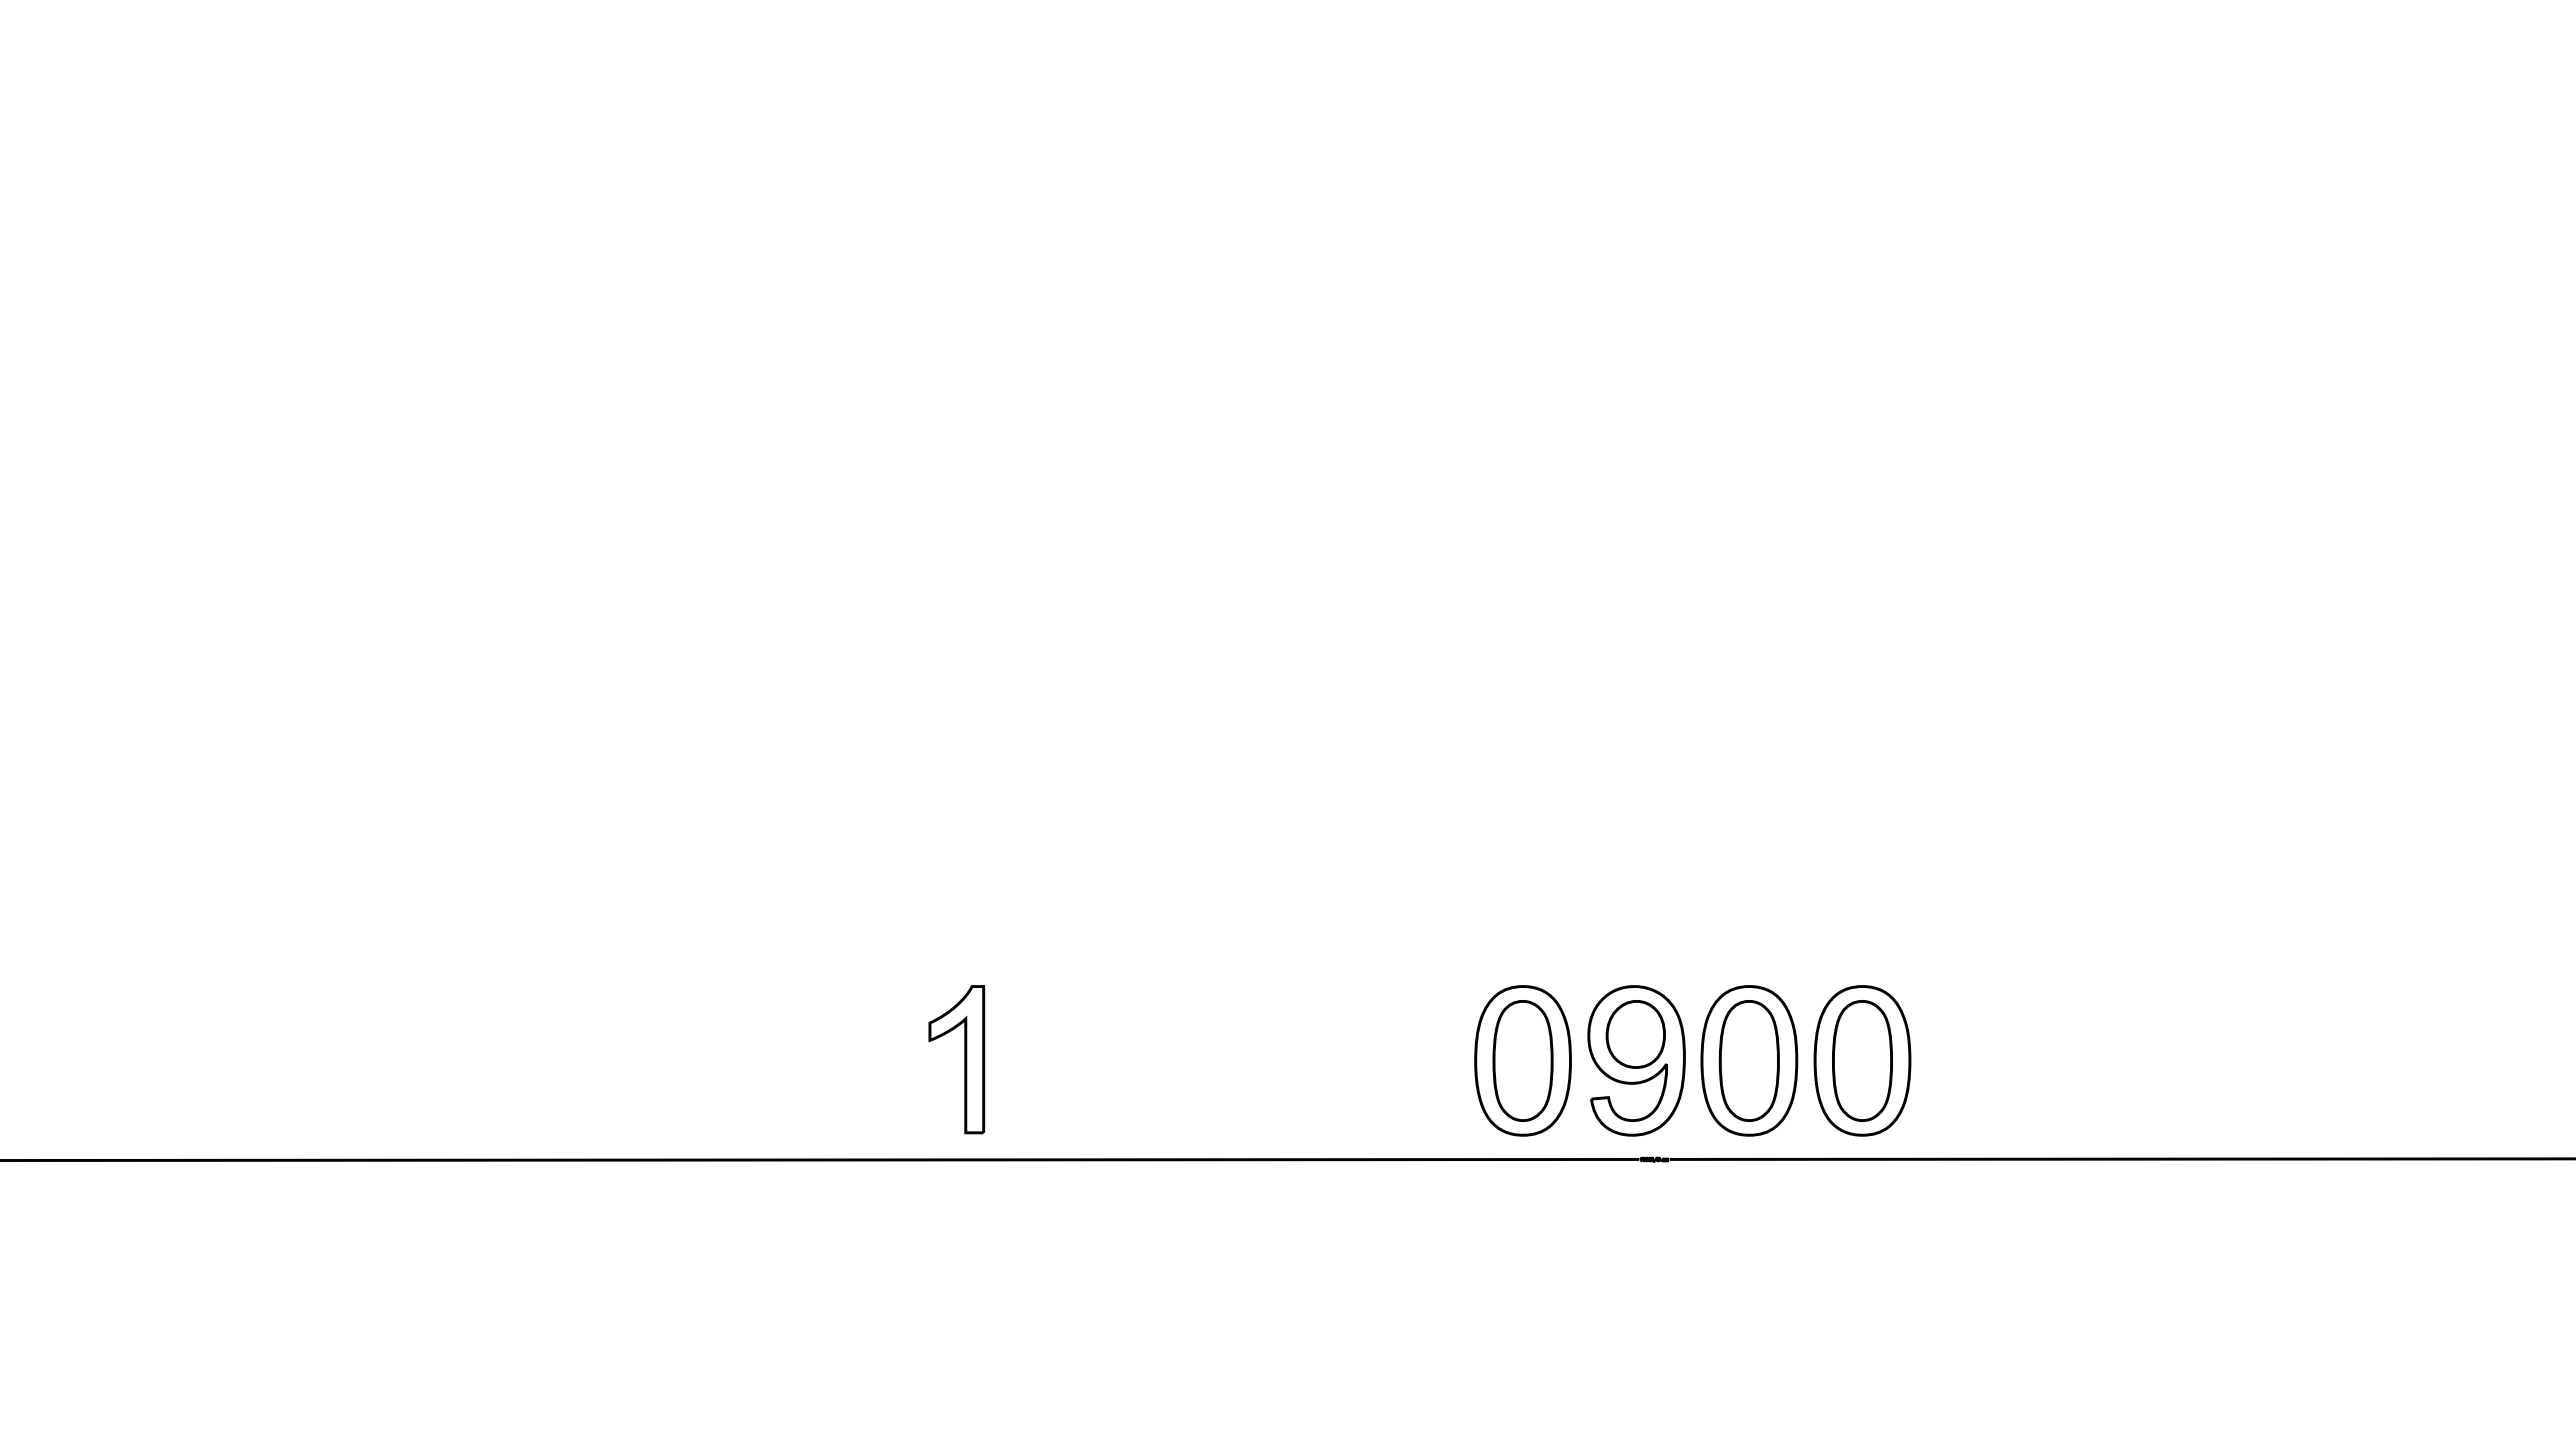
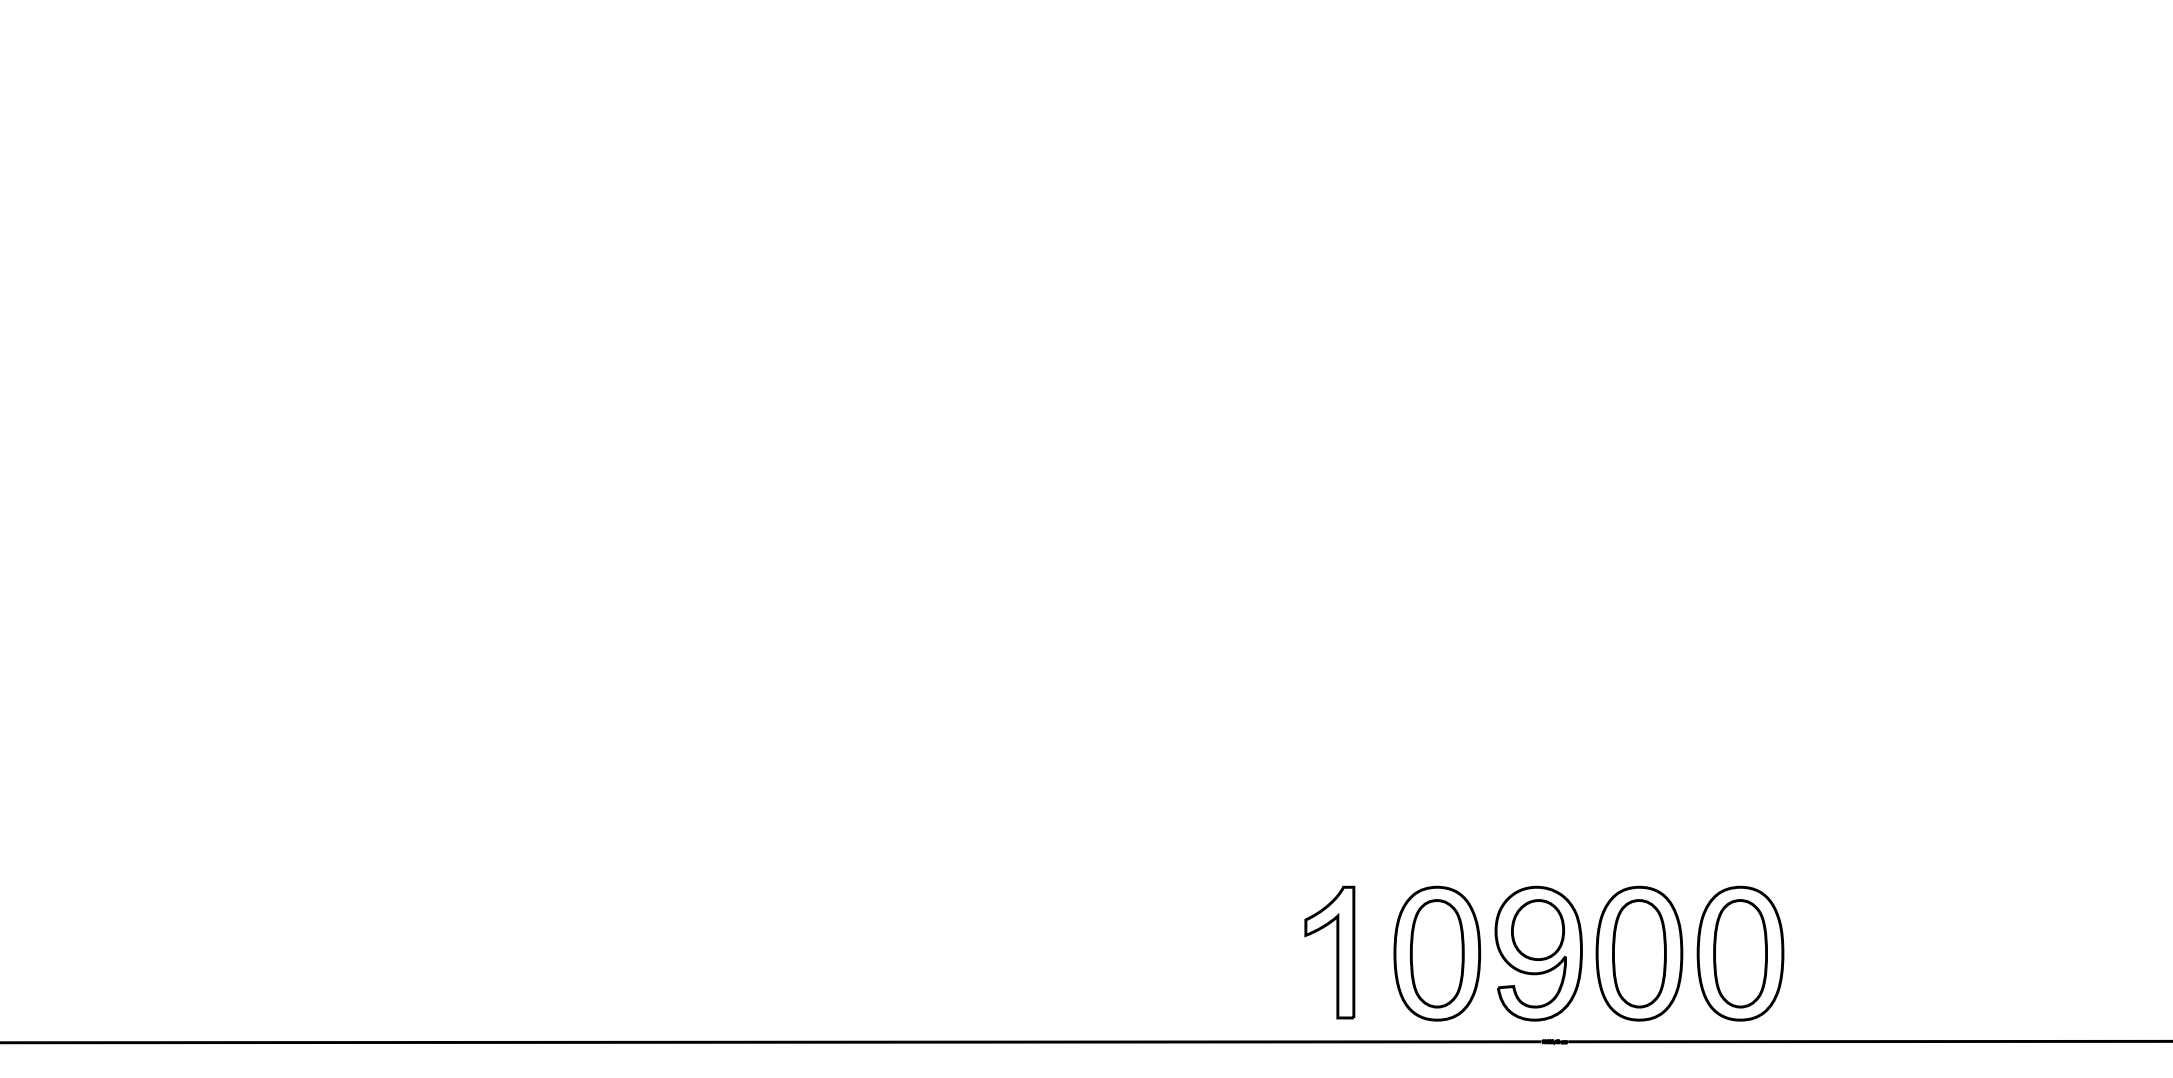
part: (964, 1059) -> (1336, 952), moved

